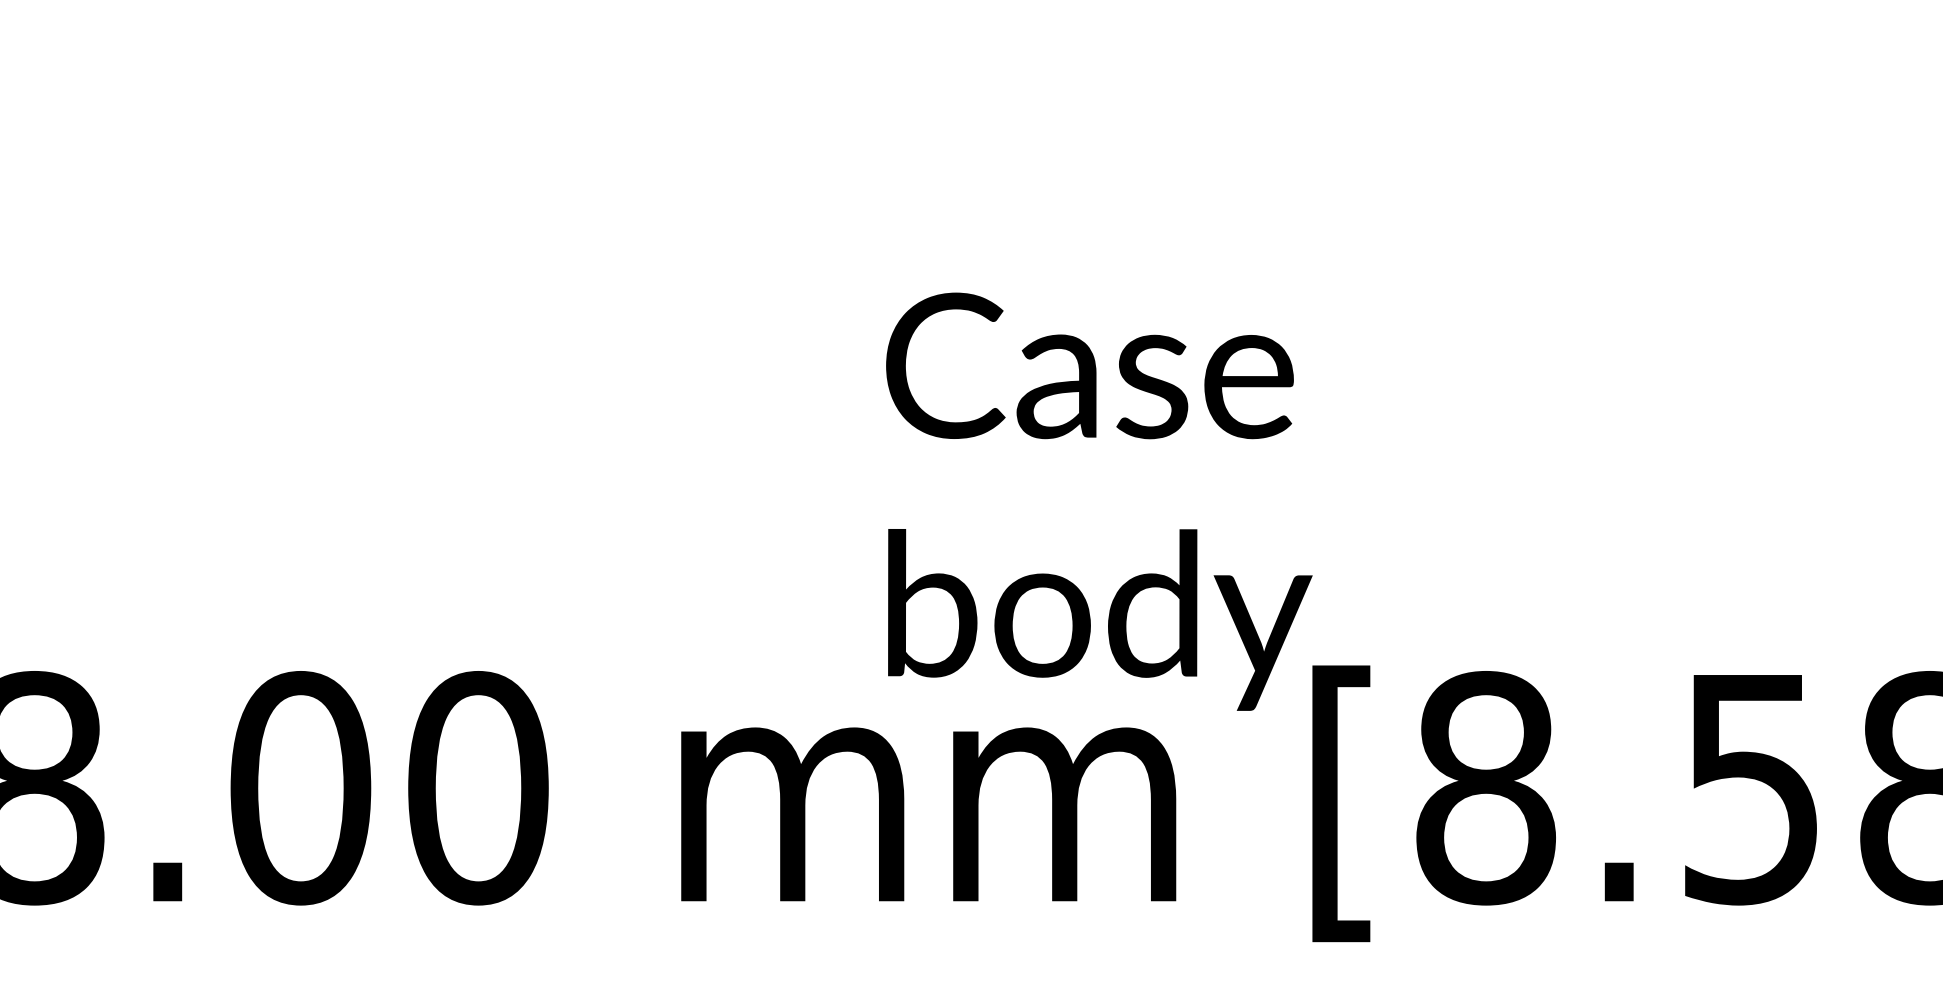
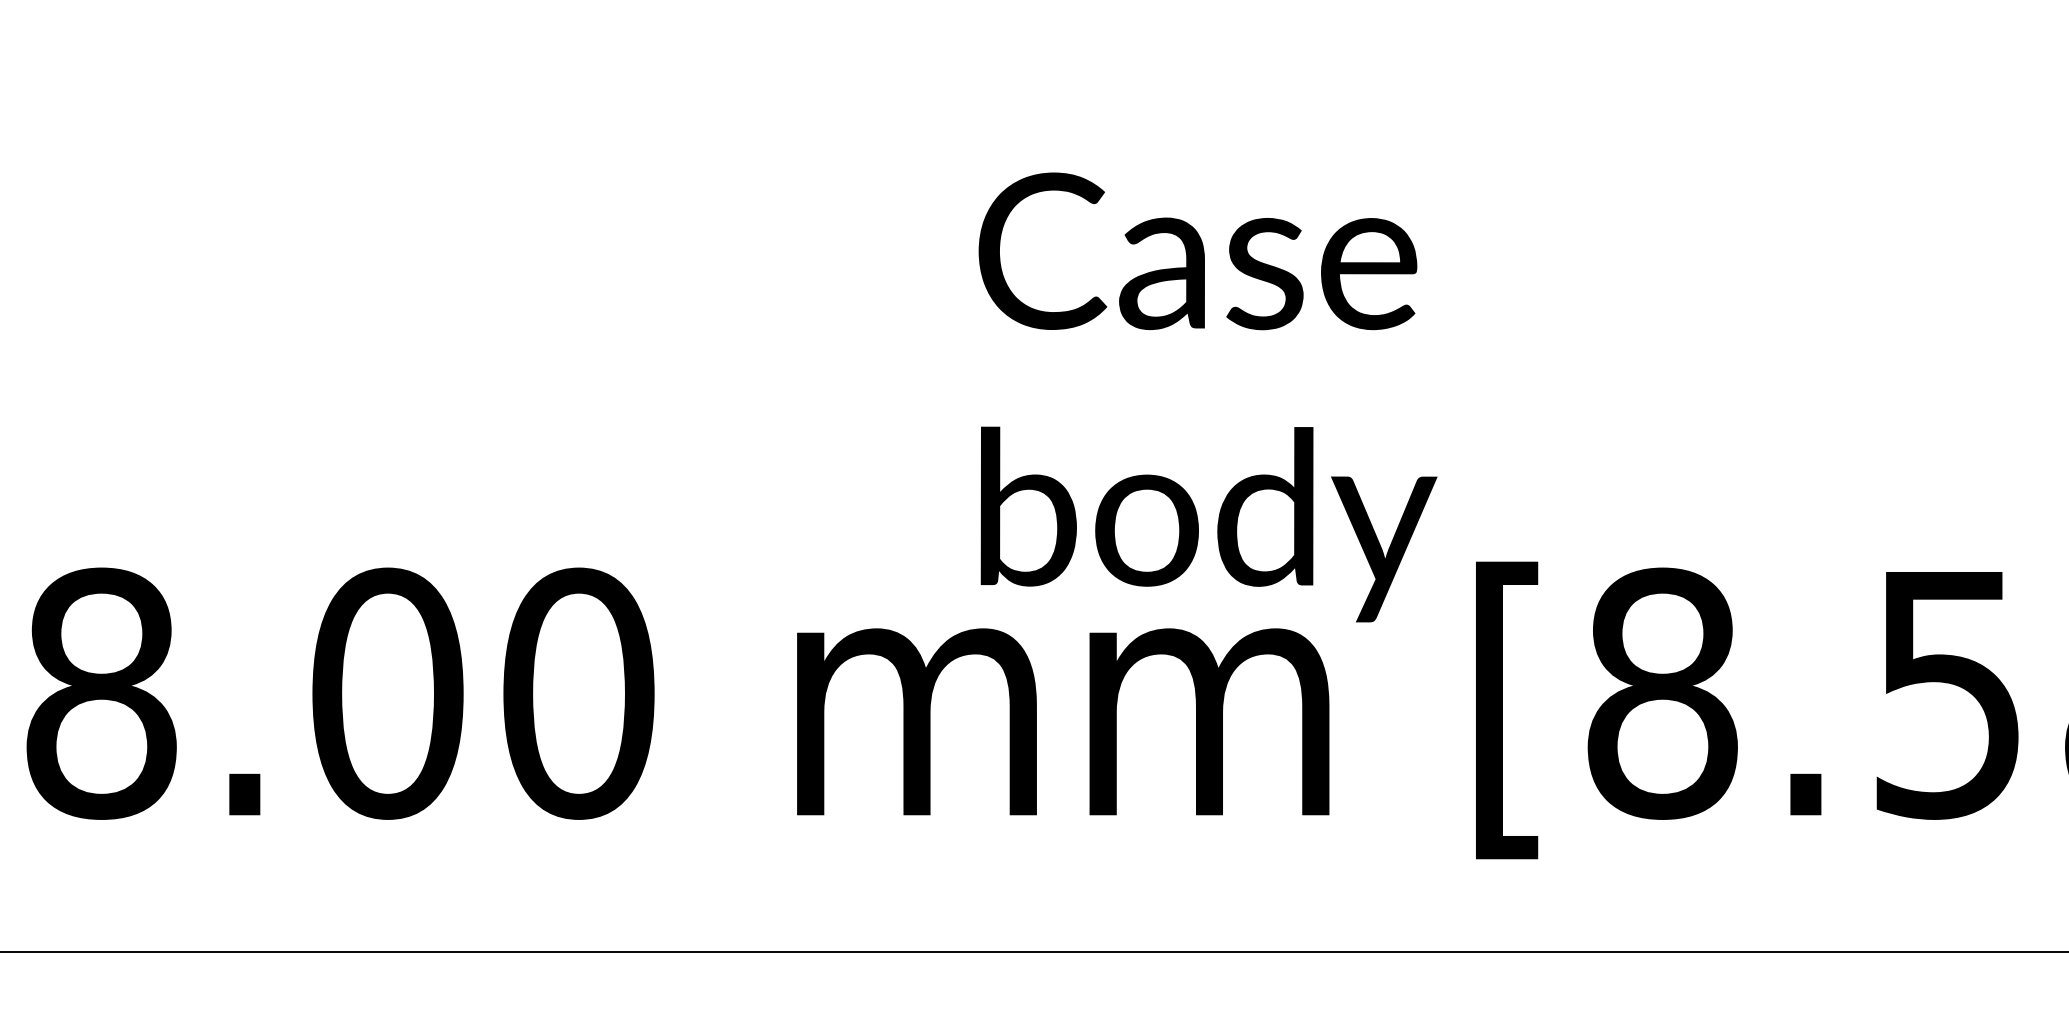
text: (1099, 501) -> (1208, 397), moved

